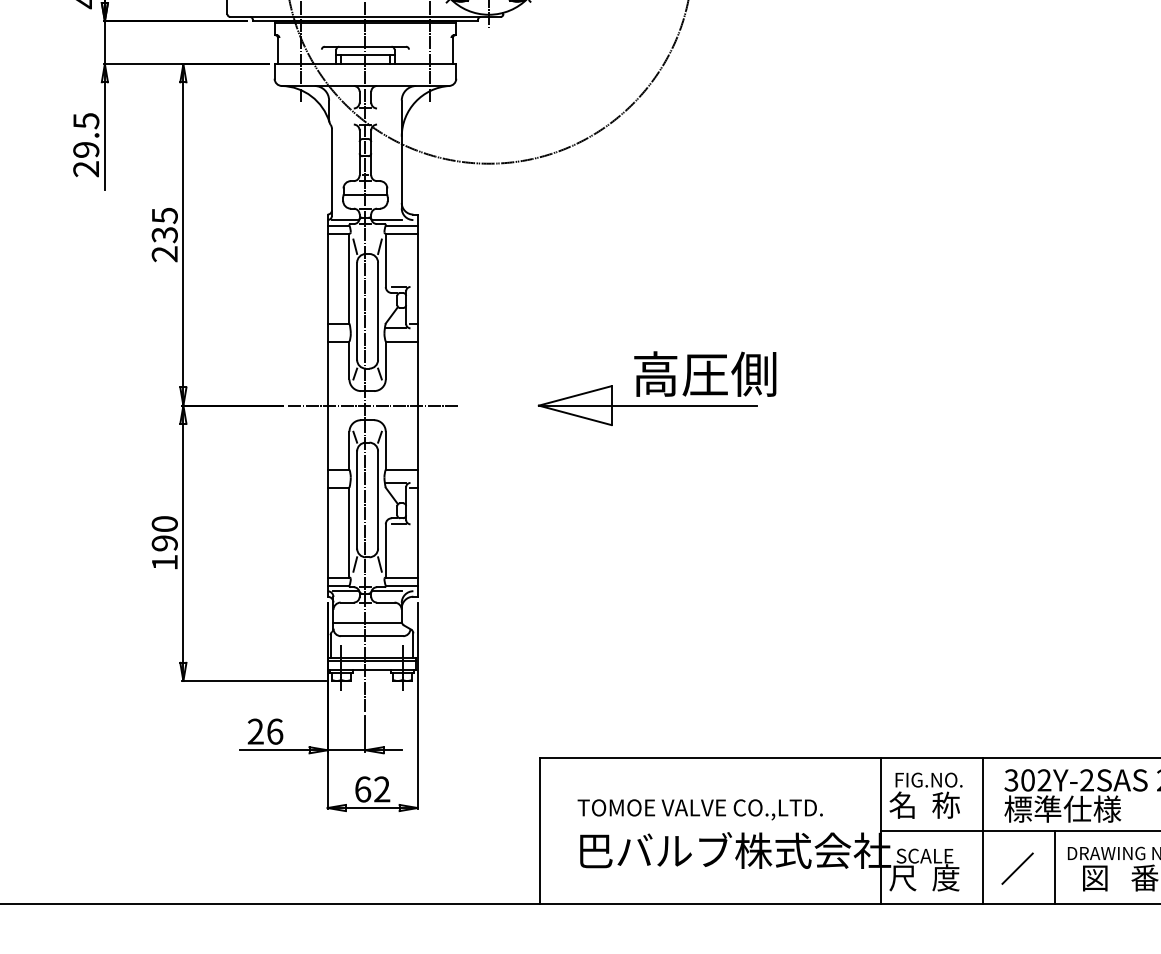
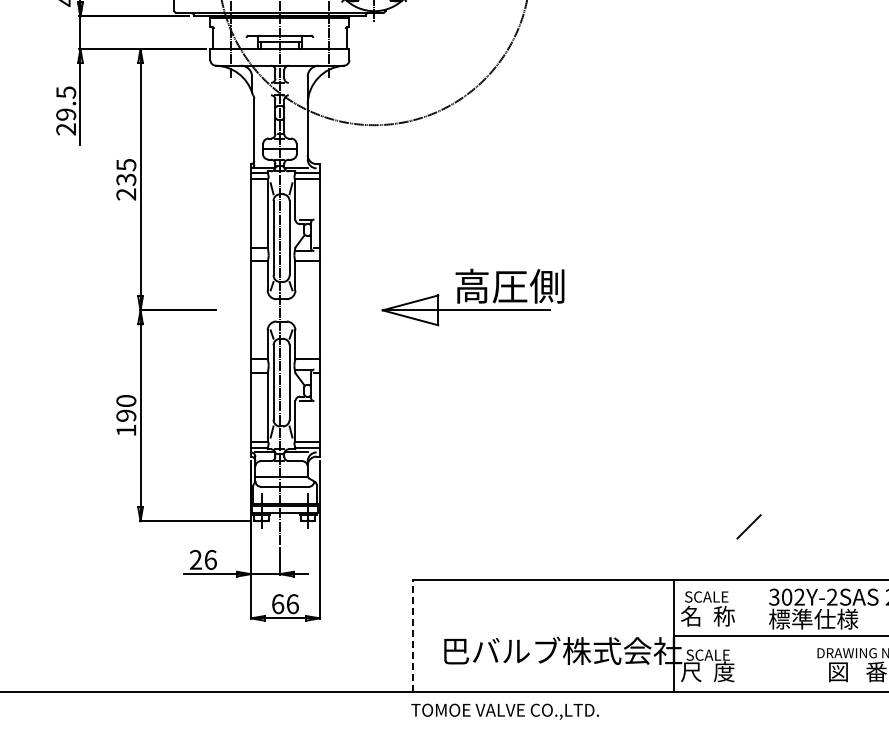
part: (656, 388) -> (472, 297), moved
line: (372, 405) -> (285, 310), removed
text: (928, 779) -> (710, 596), FIG.NO. -> SCALE
text: (381, 789) -> (292, 604), 62 -> 66
text: (699, 809) -> (504, 711), moved
line: (539, 830) -> (413, 635), solid -> dashed
line: (982, 830) -> (752, 635), removed
line: (1054, 866) -> (807, 663), removed
line: (1016, 868) -> (748, 526), moved

